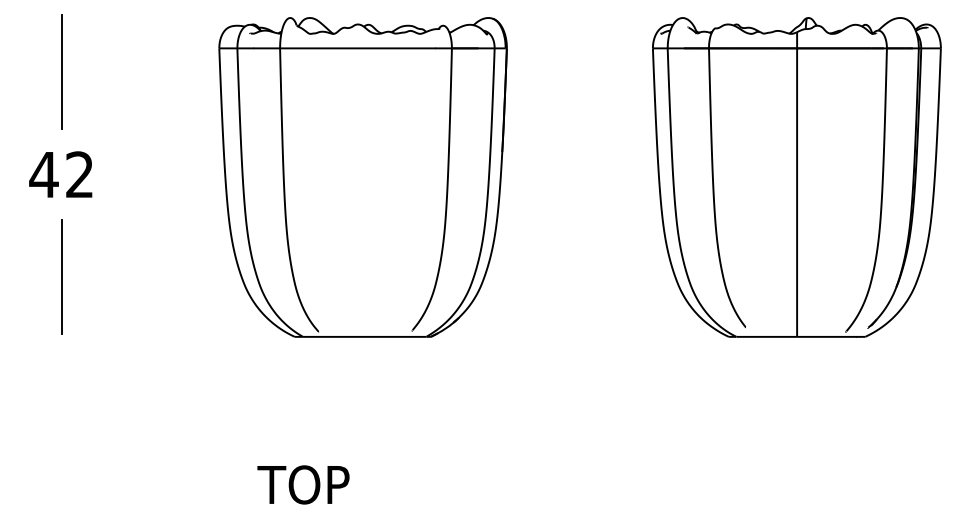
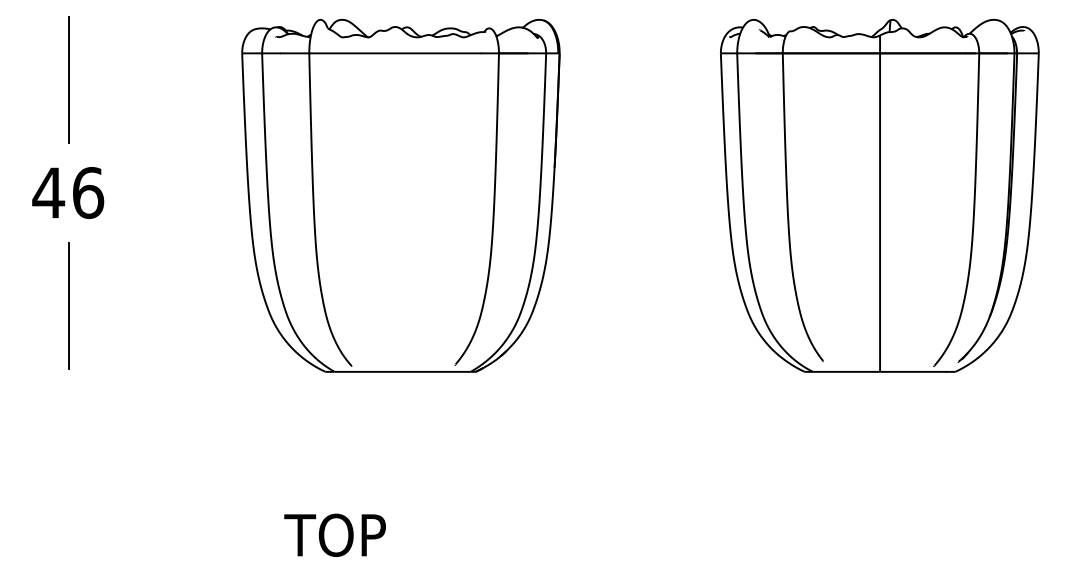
text: (80, 174) -> (88, 192), 42 -> 46

